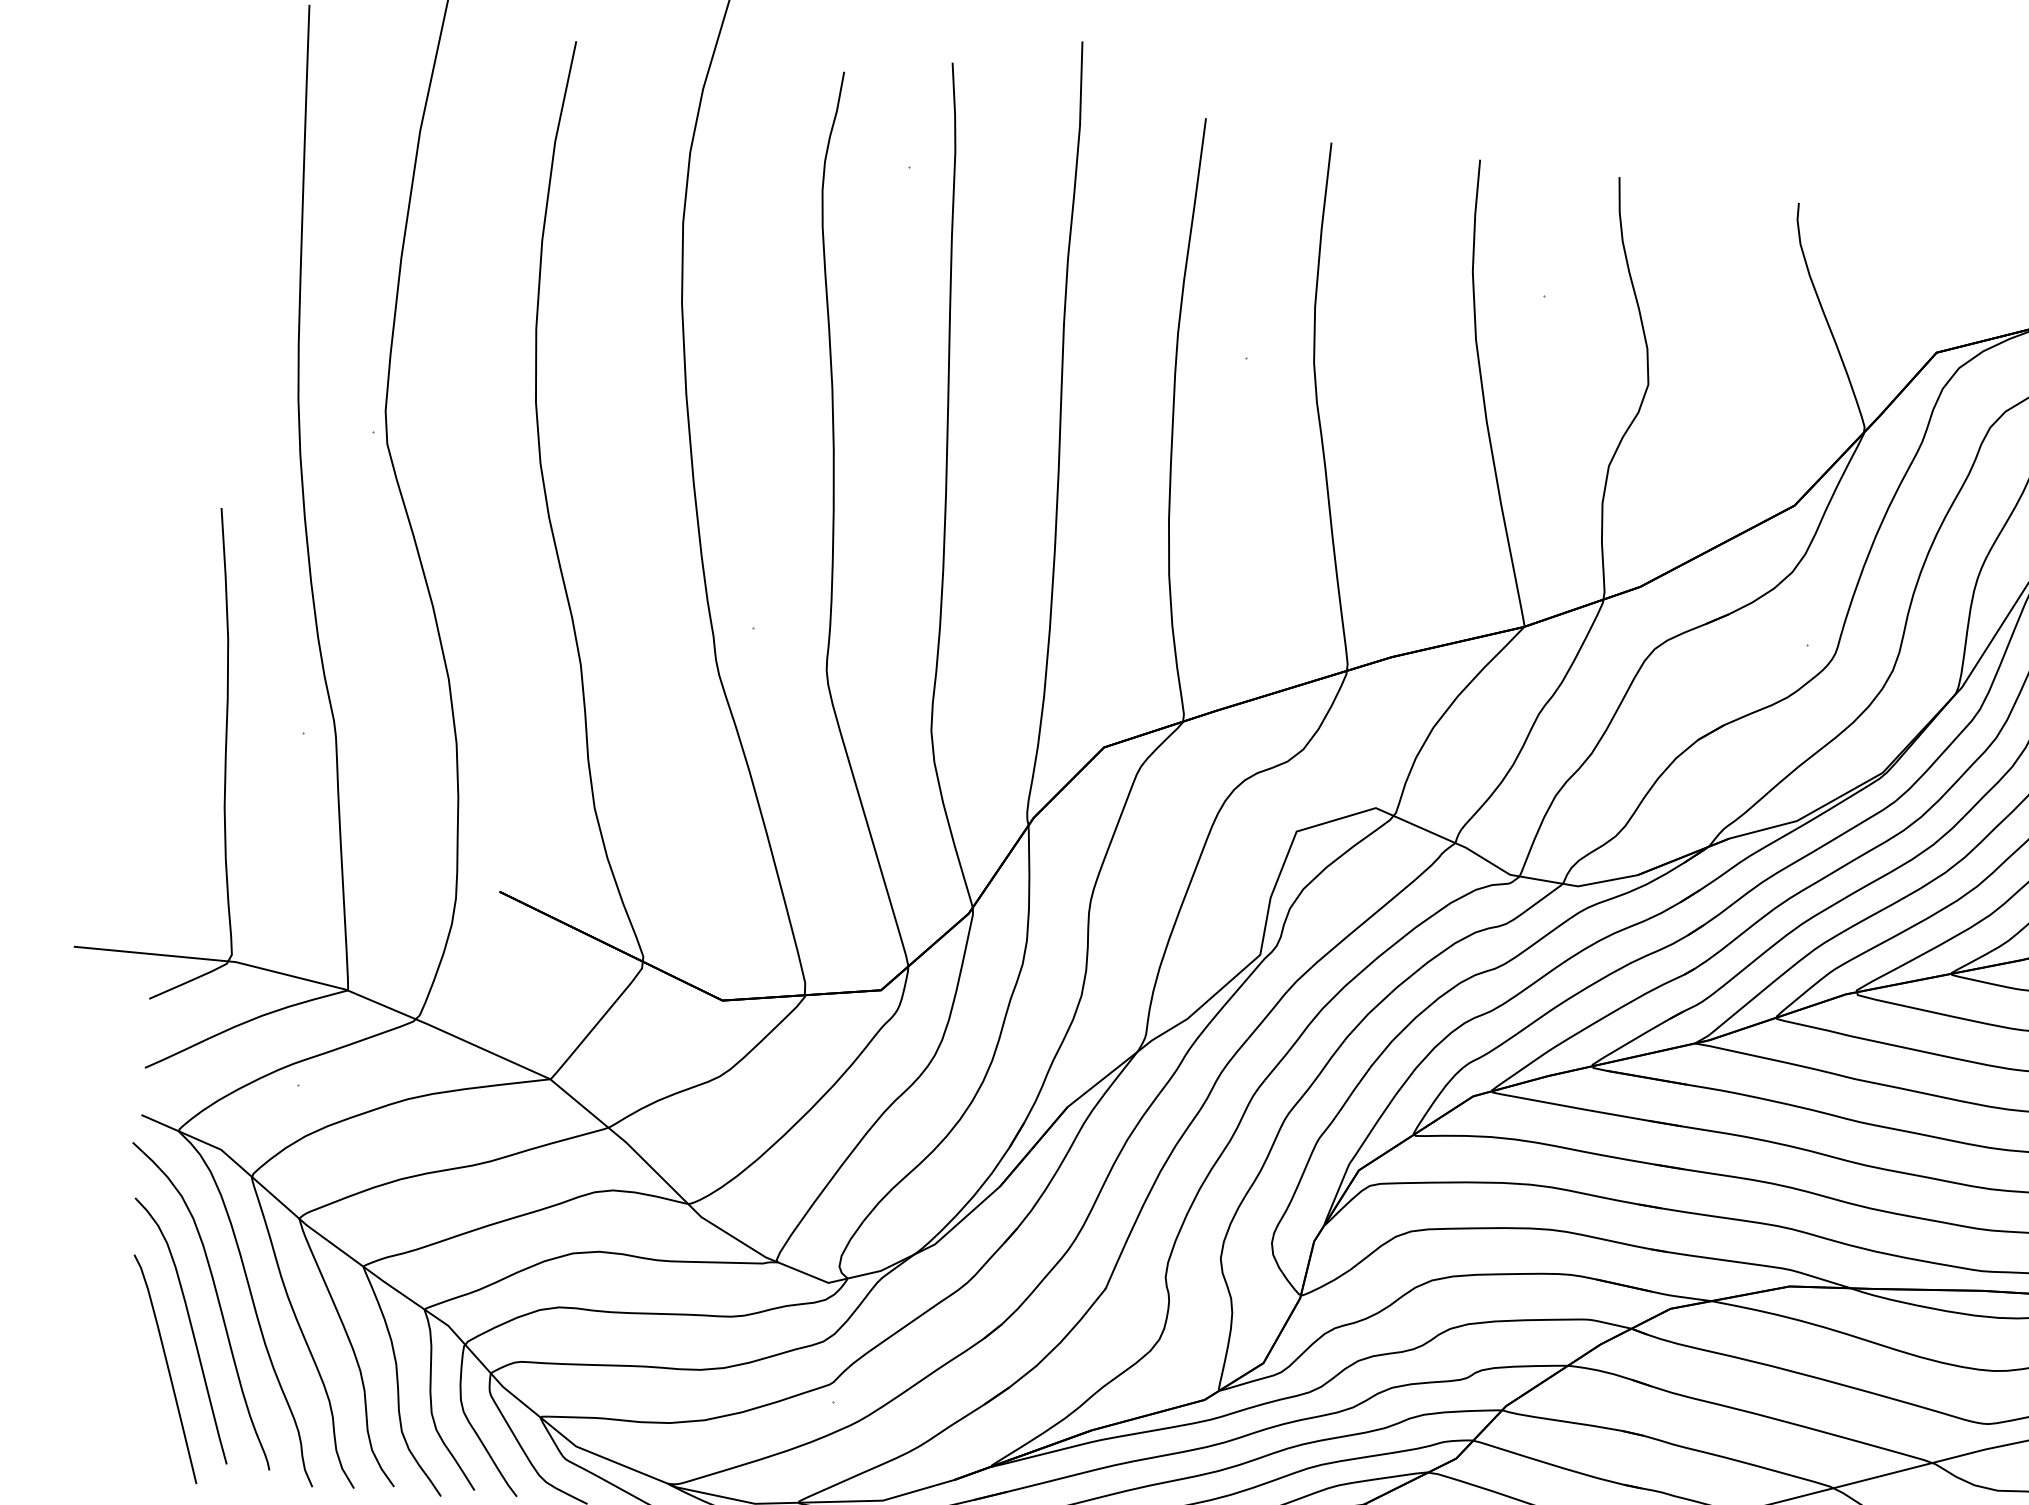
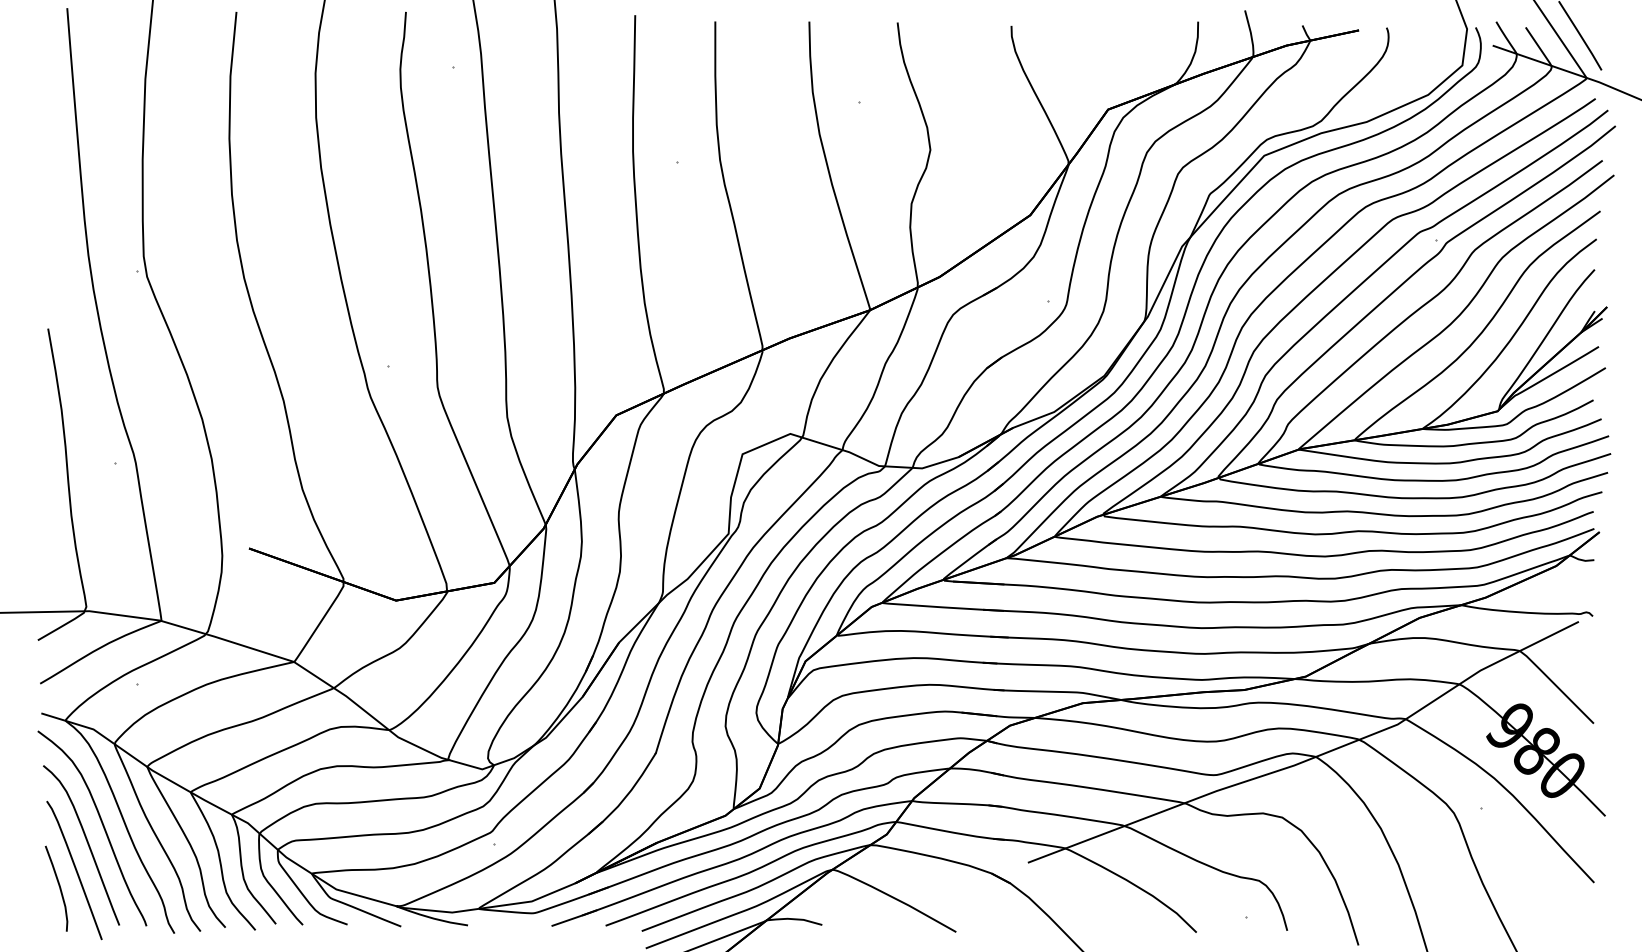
curve: (137, 1391) -> (58, 886), added

